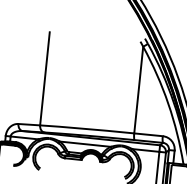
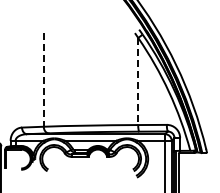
line: (44, 78) -> (43, 79), solid -> dashed
line: (139, 90) -> (138, 81), solid -> dashed

